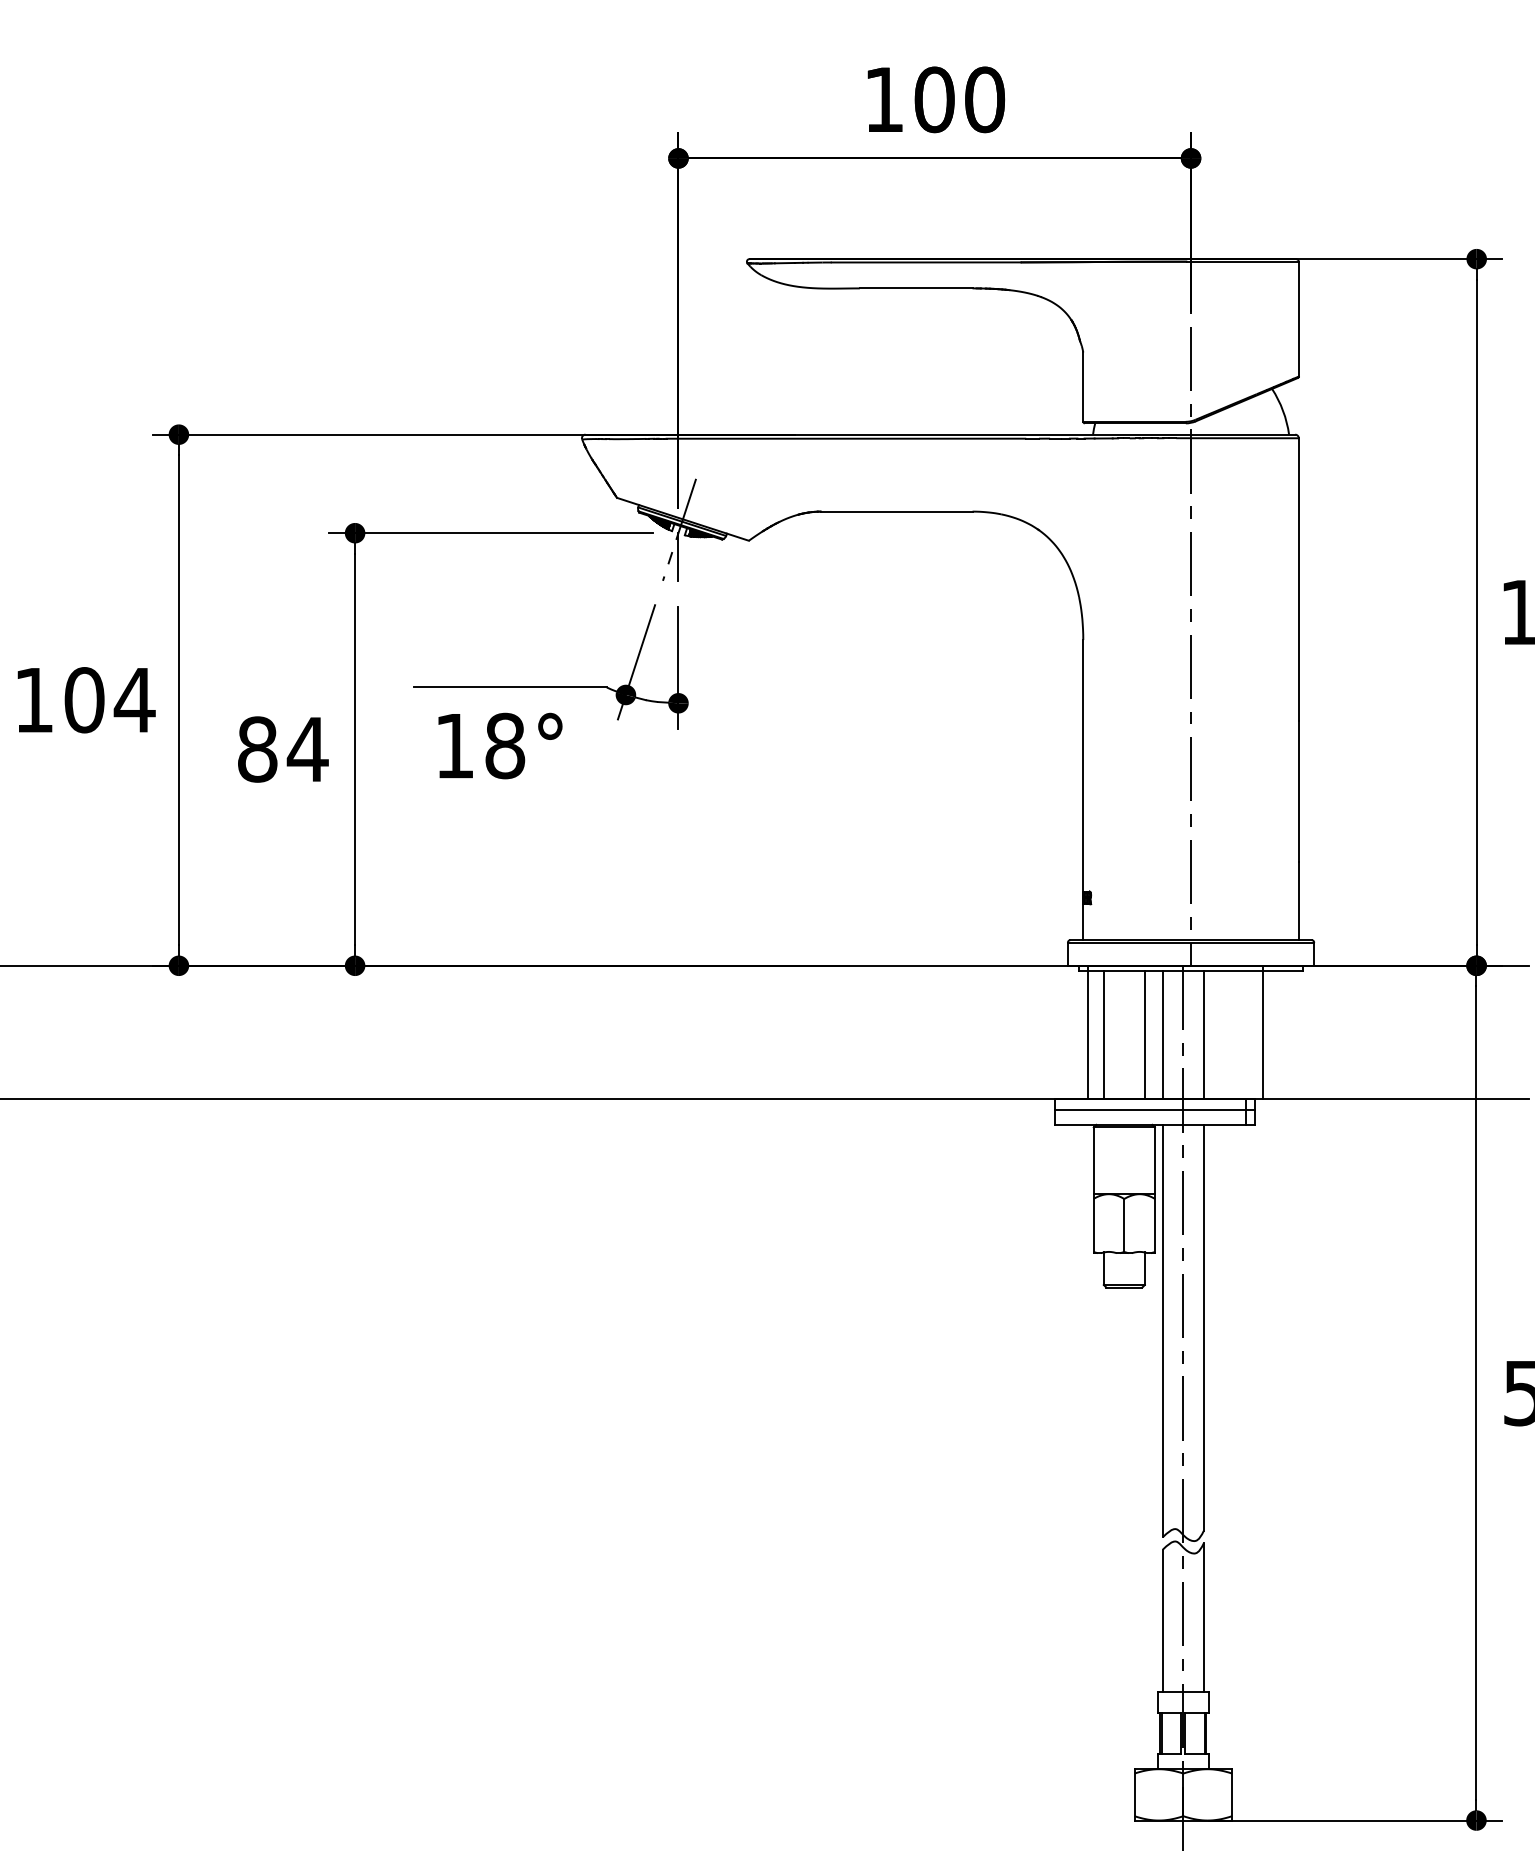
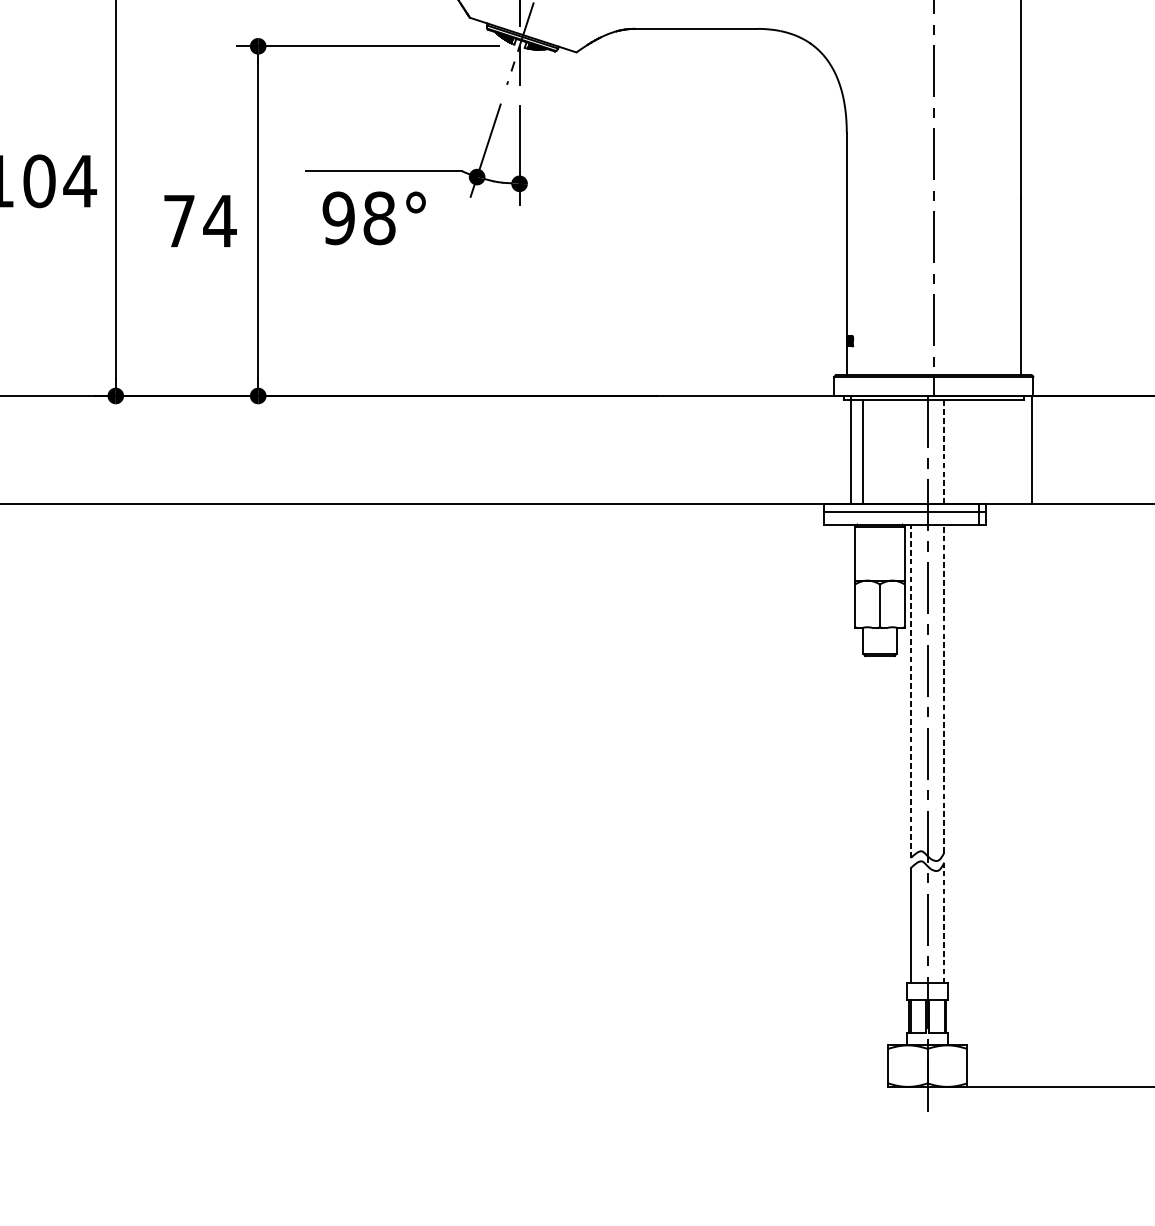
text: (454, 745) -> (338, 217), 18° -> 98°
text: (257, 749) -> (179, 221), 84 -> 74
line: (1262, 1032) -> (1032, 449), moved
line: (1144, 1034) -> (896, 451), removed
line: (1162, 1034) -> (910, 451), removed
line: (1203, 1034) -> (943, 451), solid -> dashed
line: (1203, 1327) -> (943, 688), solid -> dashed
line: (1162, 1330) -> (910, 690), solid -> dashed
line: (1203, 1617) -> (943, 922), solid -> dashed

